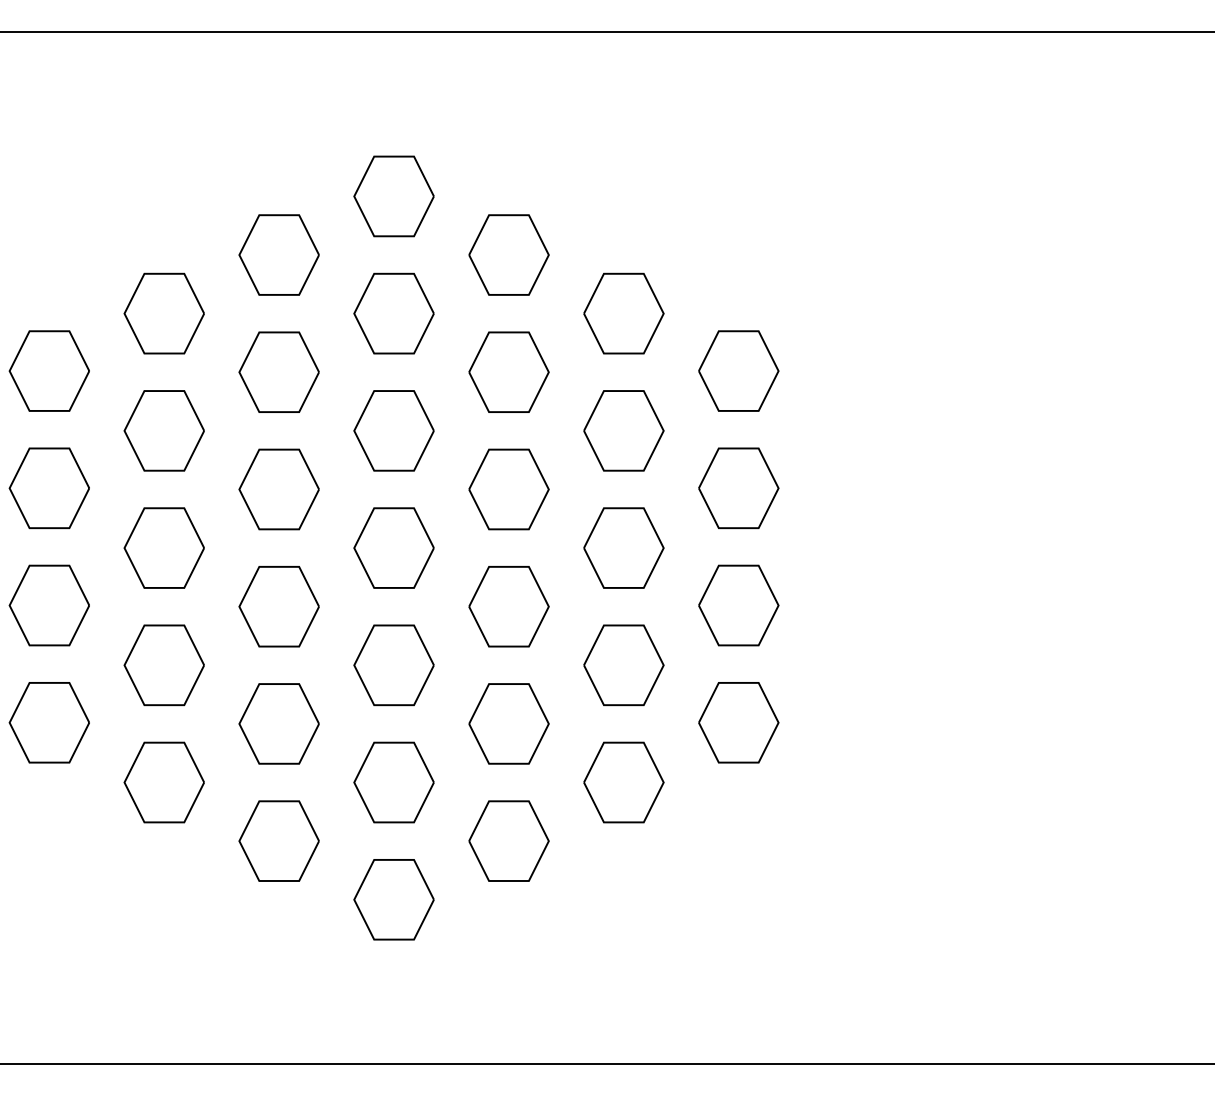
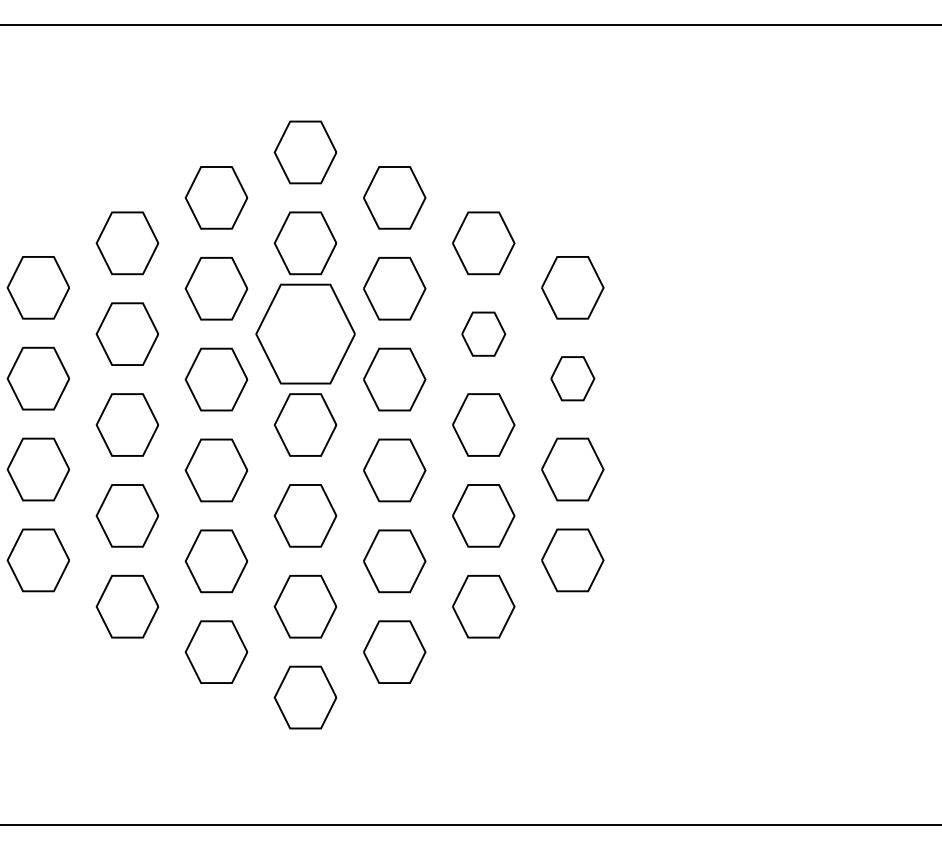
part: (393, 430) -> (305, 333), size x1.6
part: (623, 430) -> (483, 333), size x0.7
part: (738, 488) -> (572, 378), size x0.7

